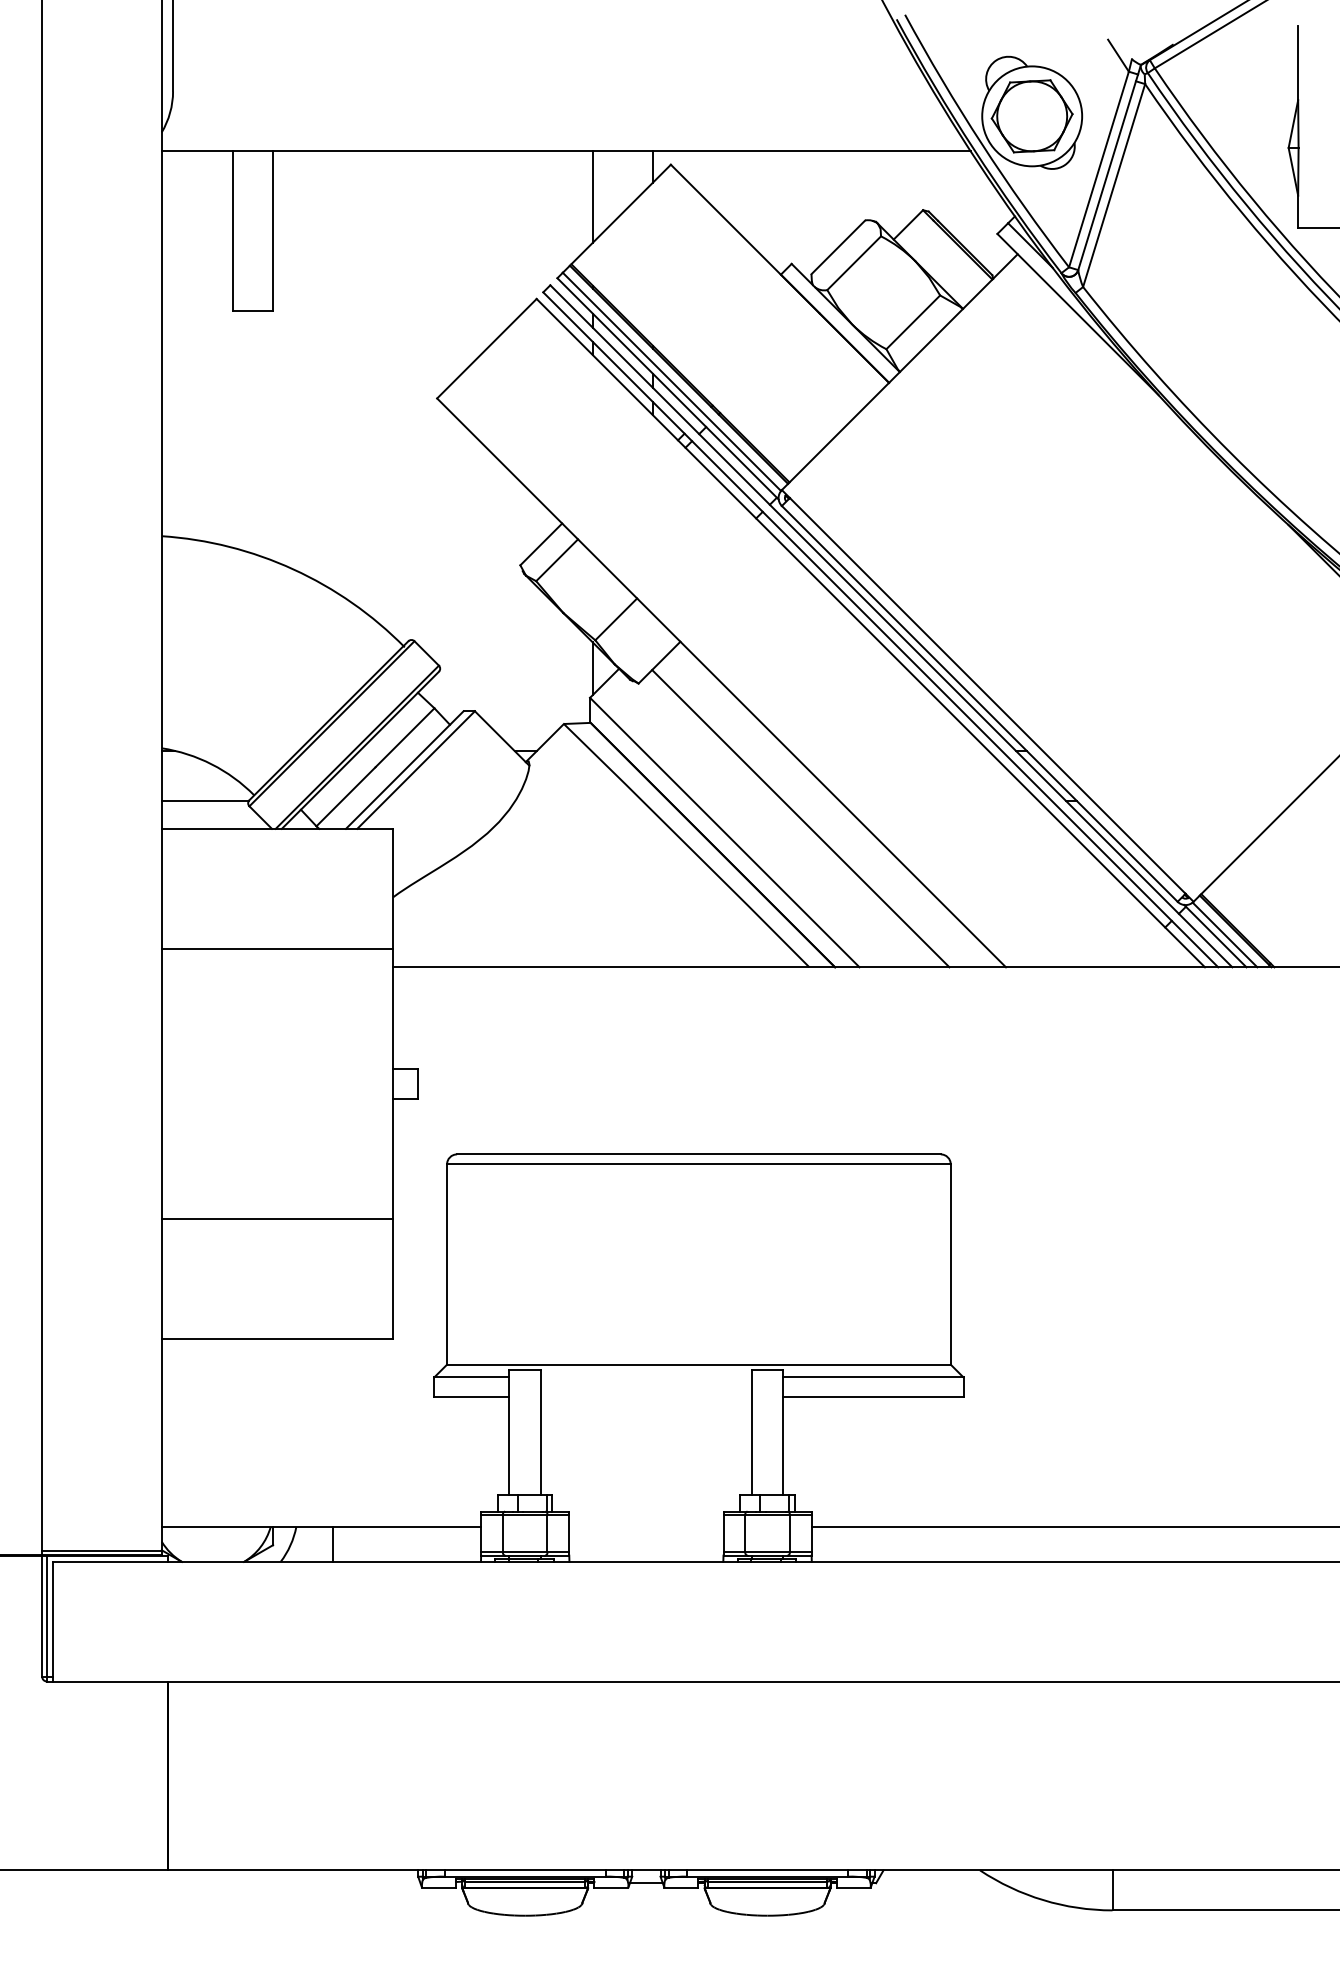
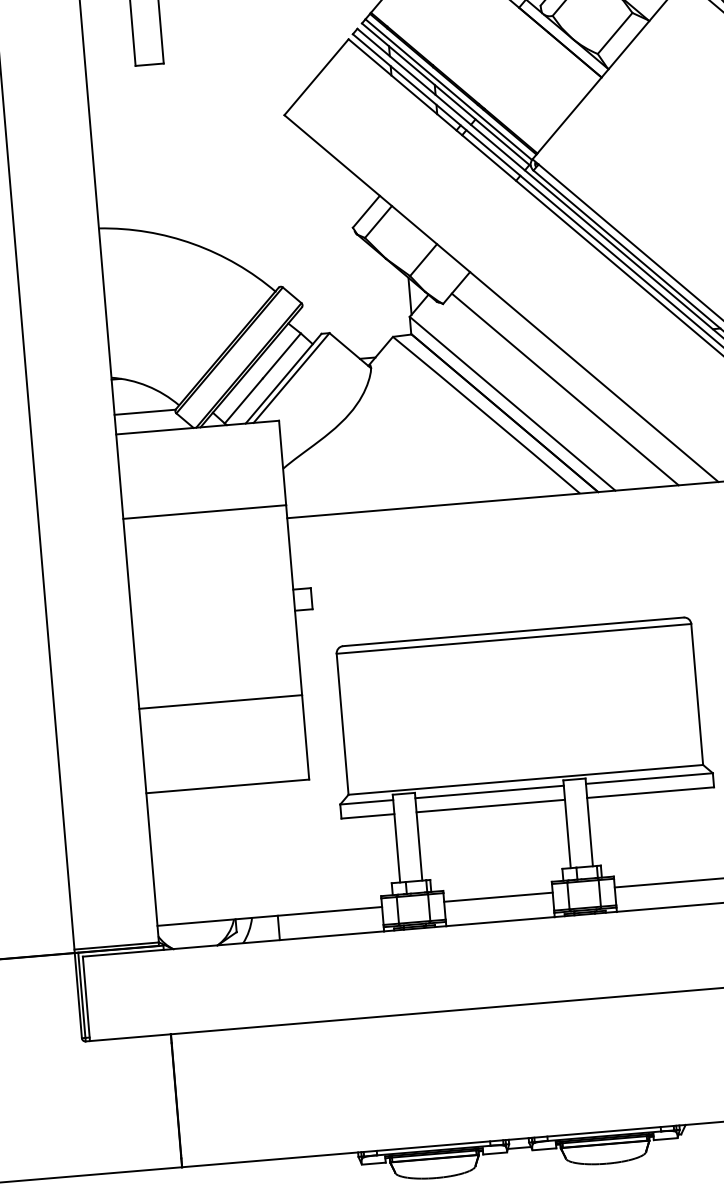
line: (645, 1377) -> (488, 792), added
line: (645, 1397) -> (490, 806), added
line: (646, 1526) -> (498, 896), added

